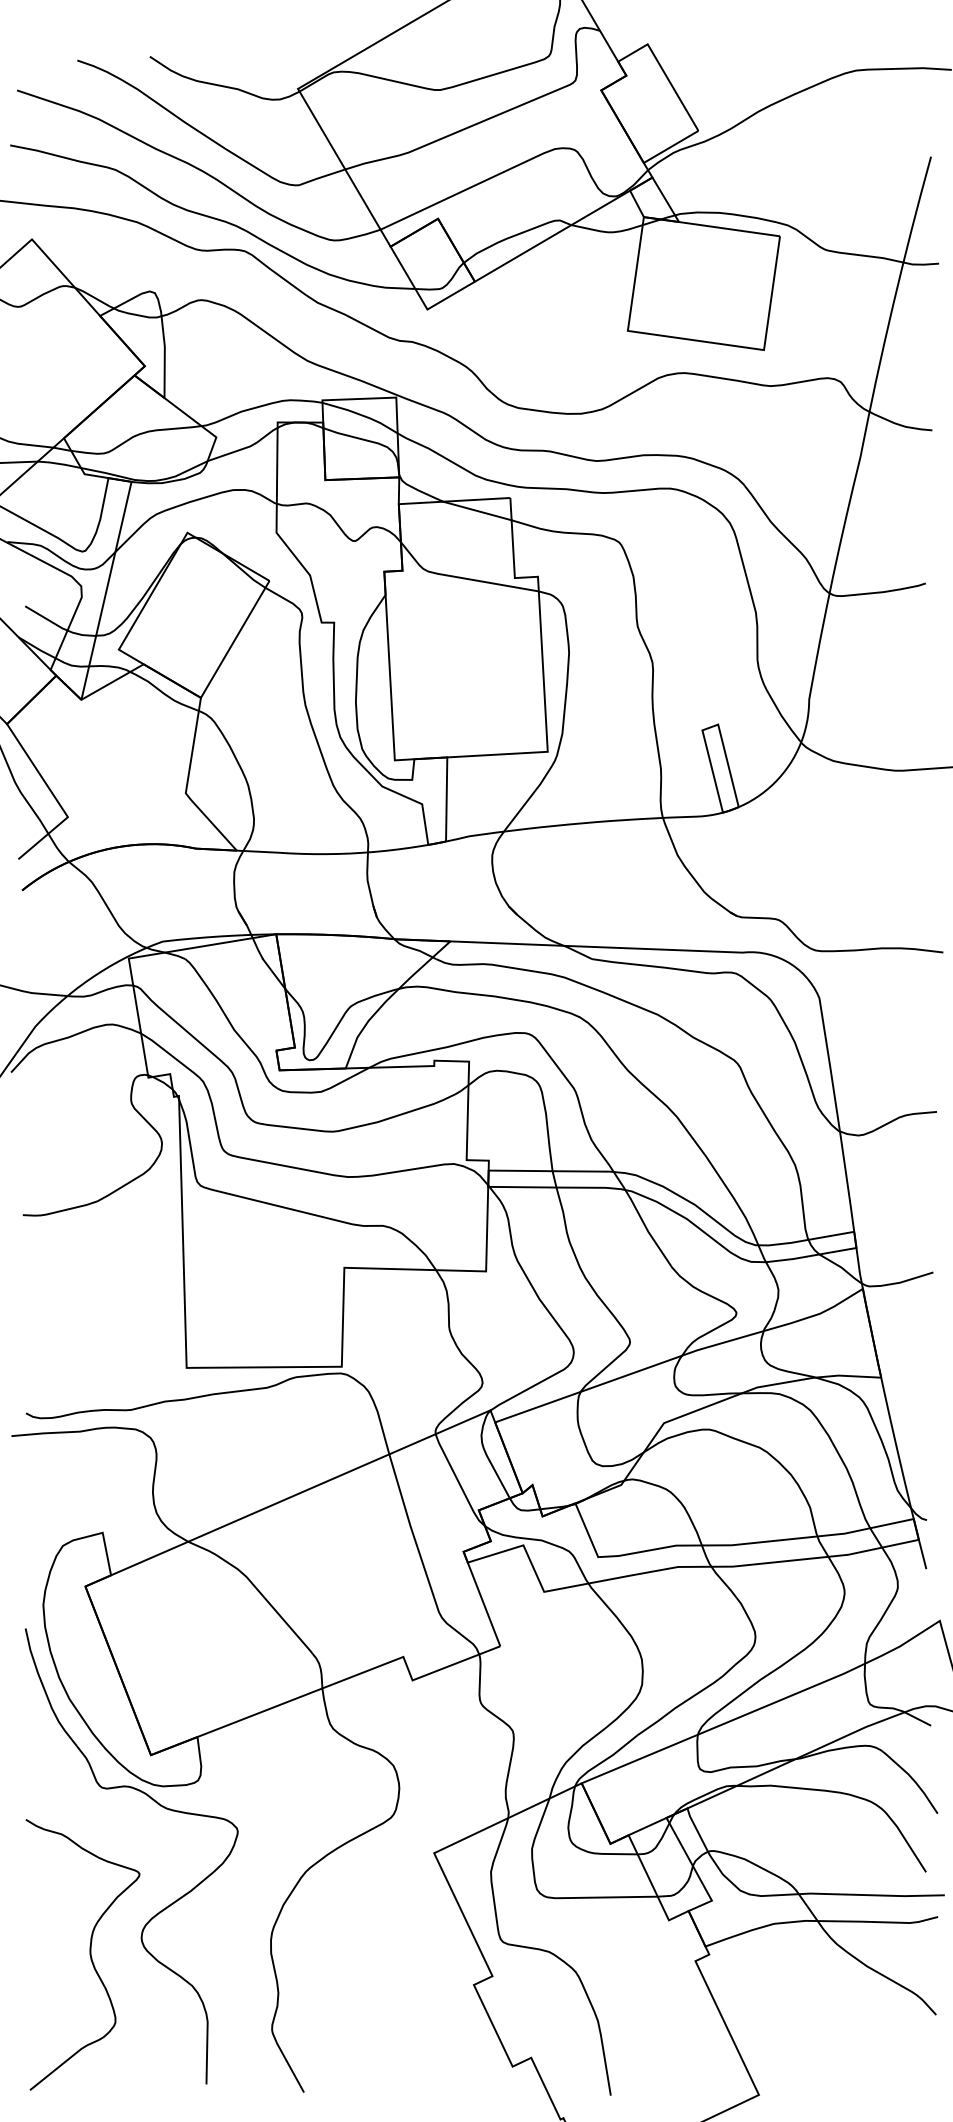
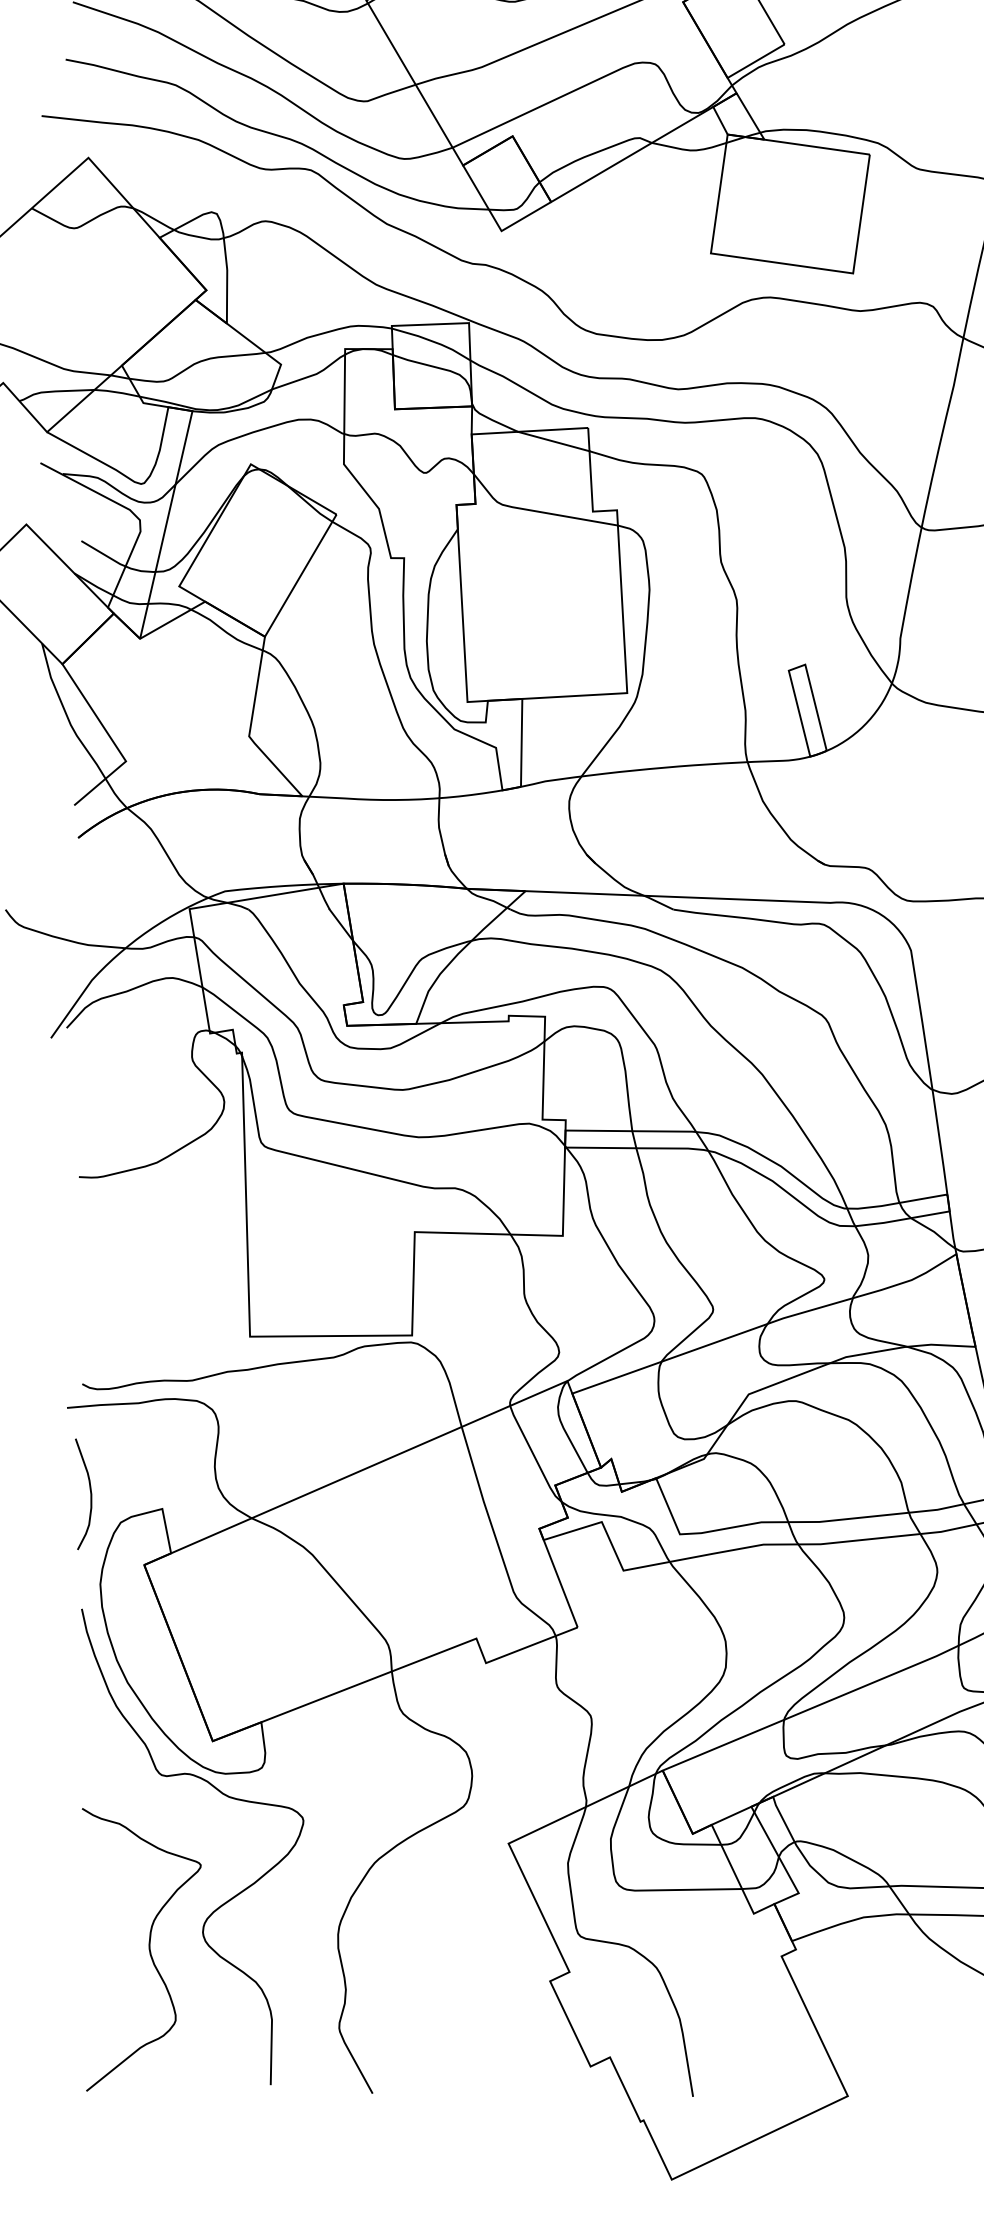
curve: (33, 1518) -> (90, 1493), added

